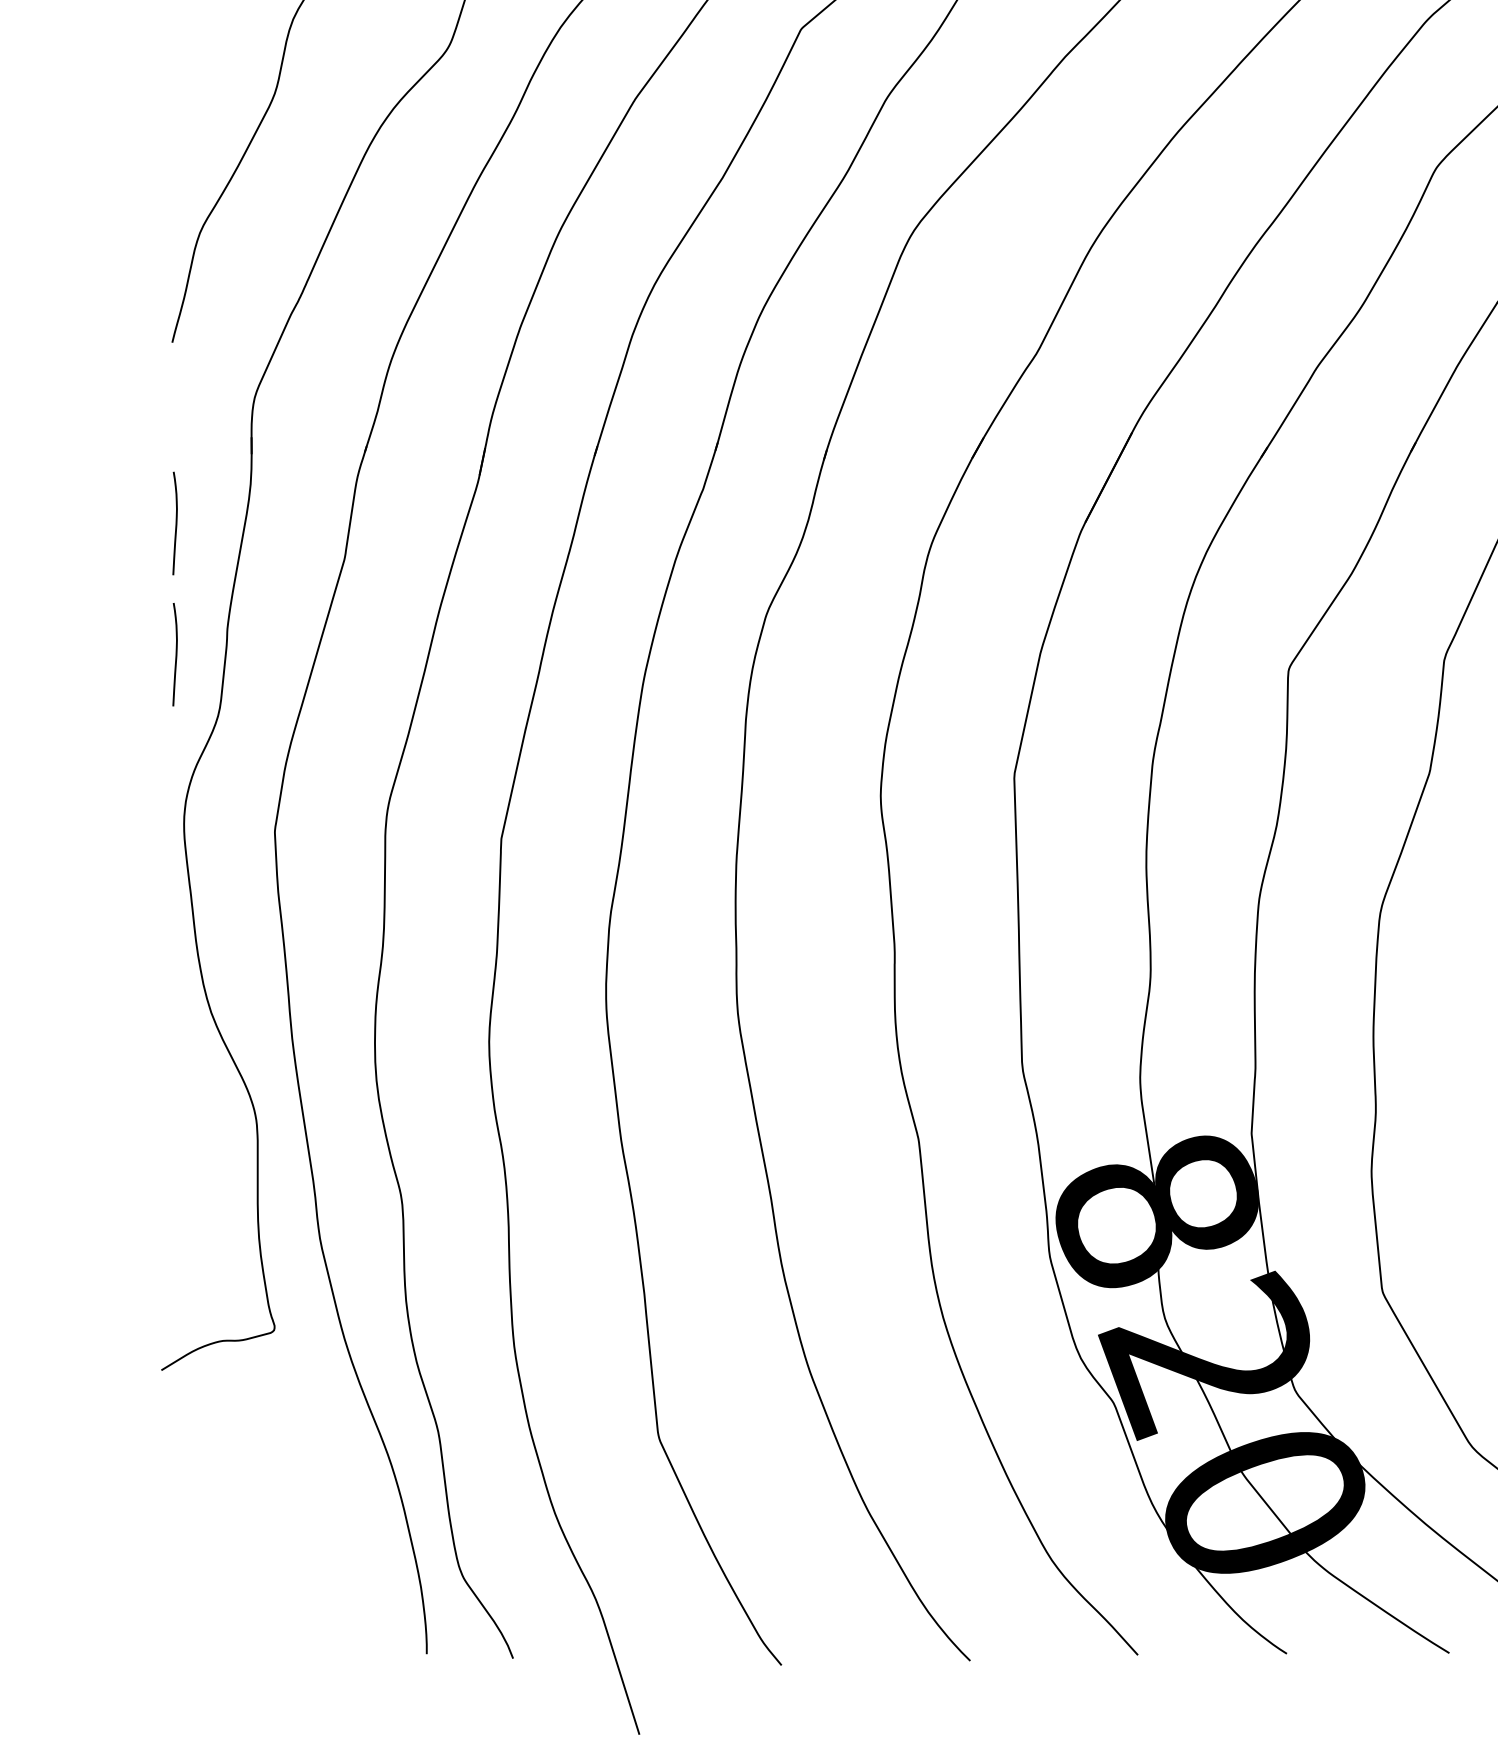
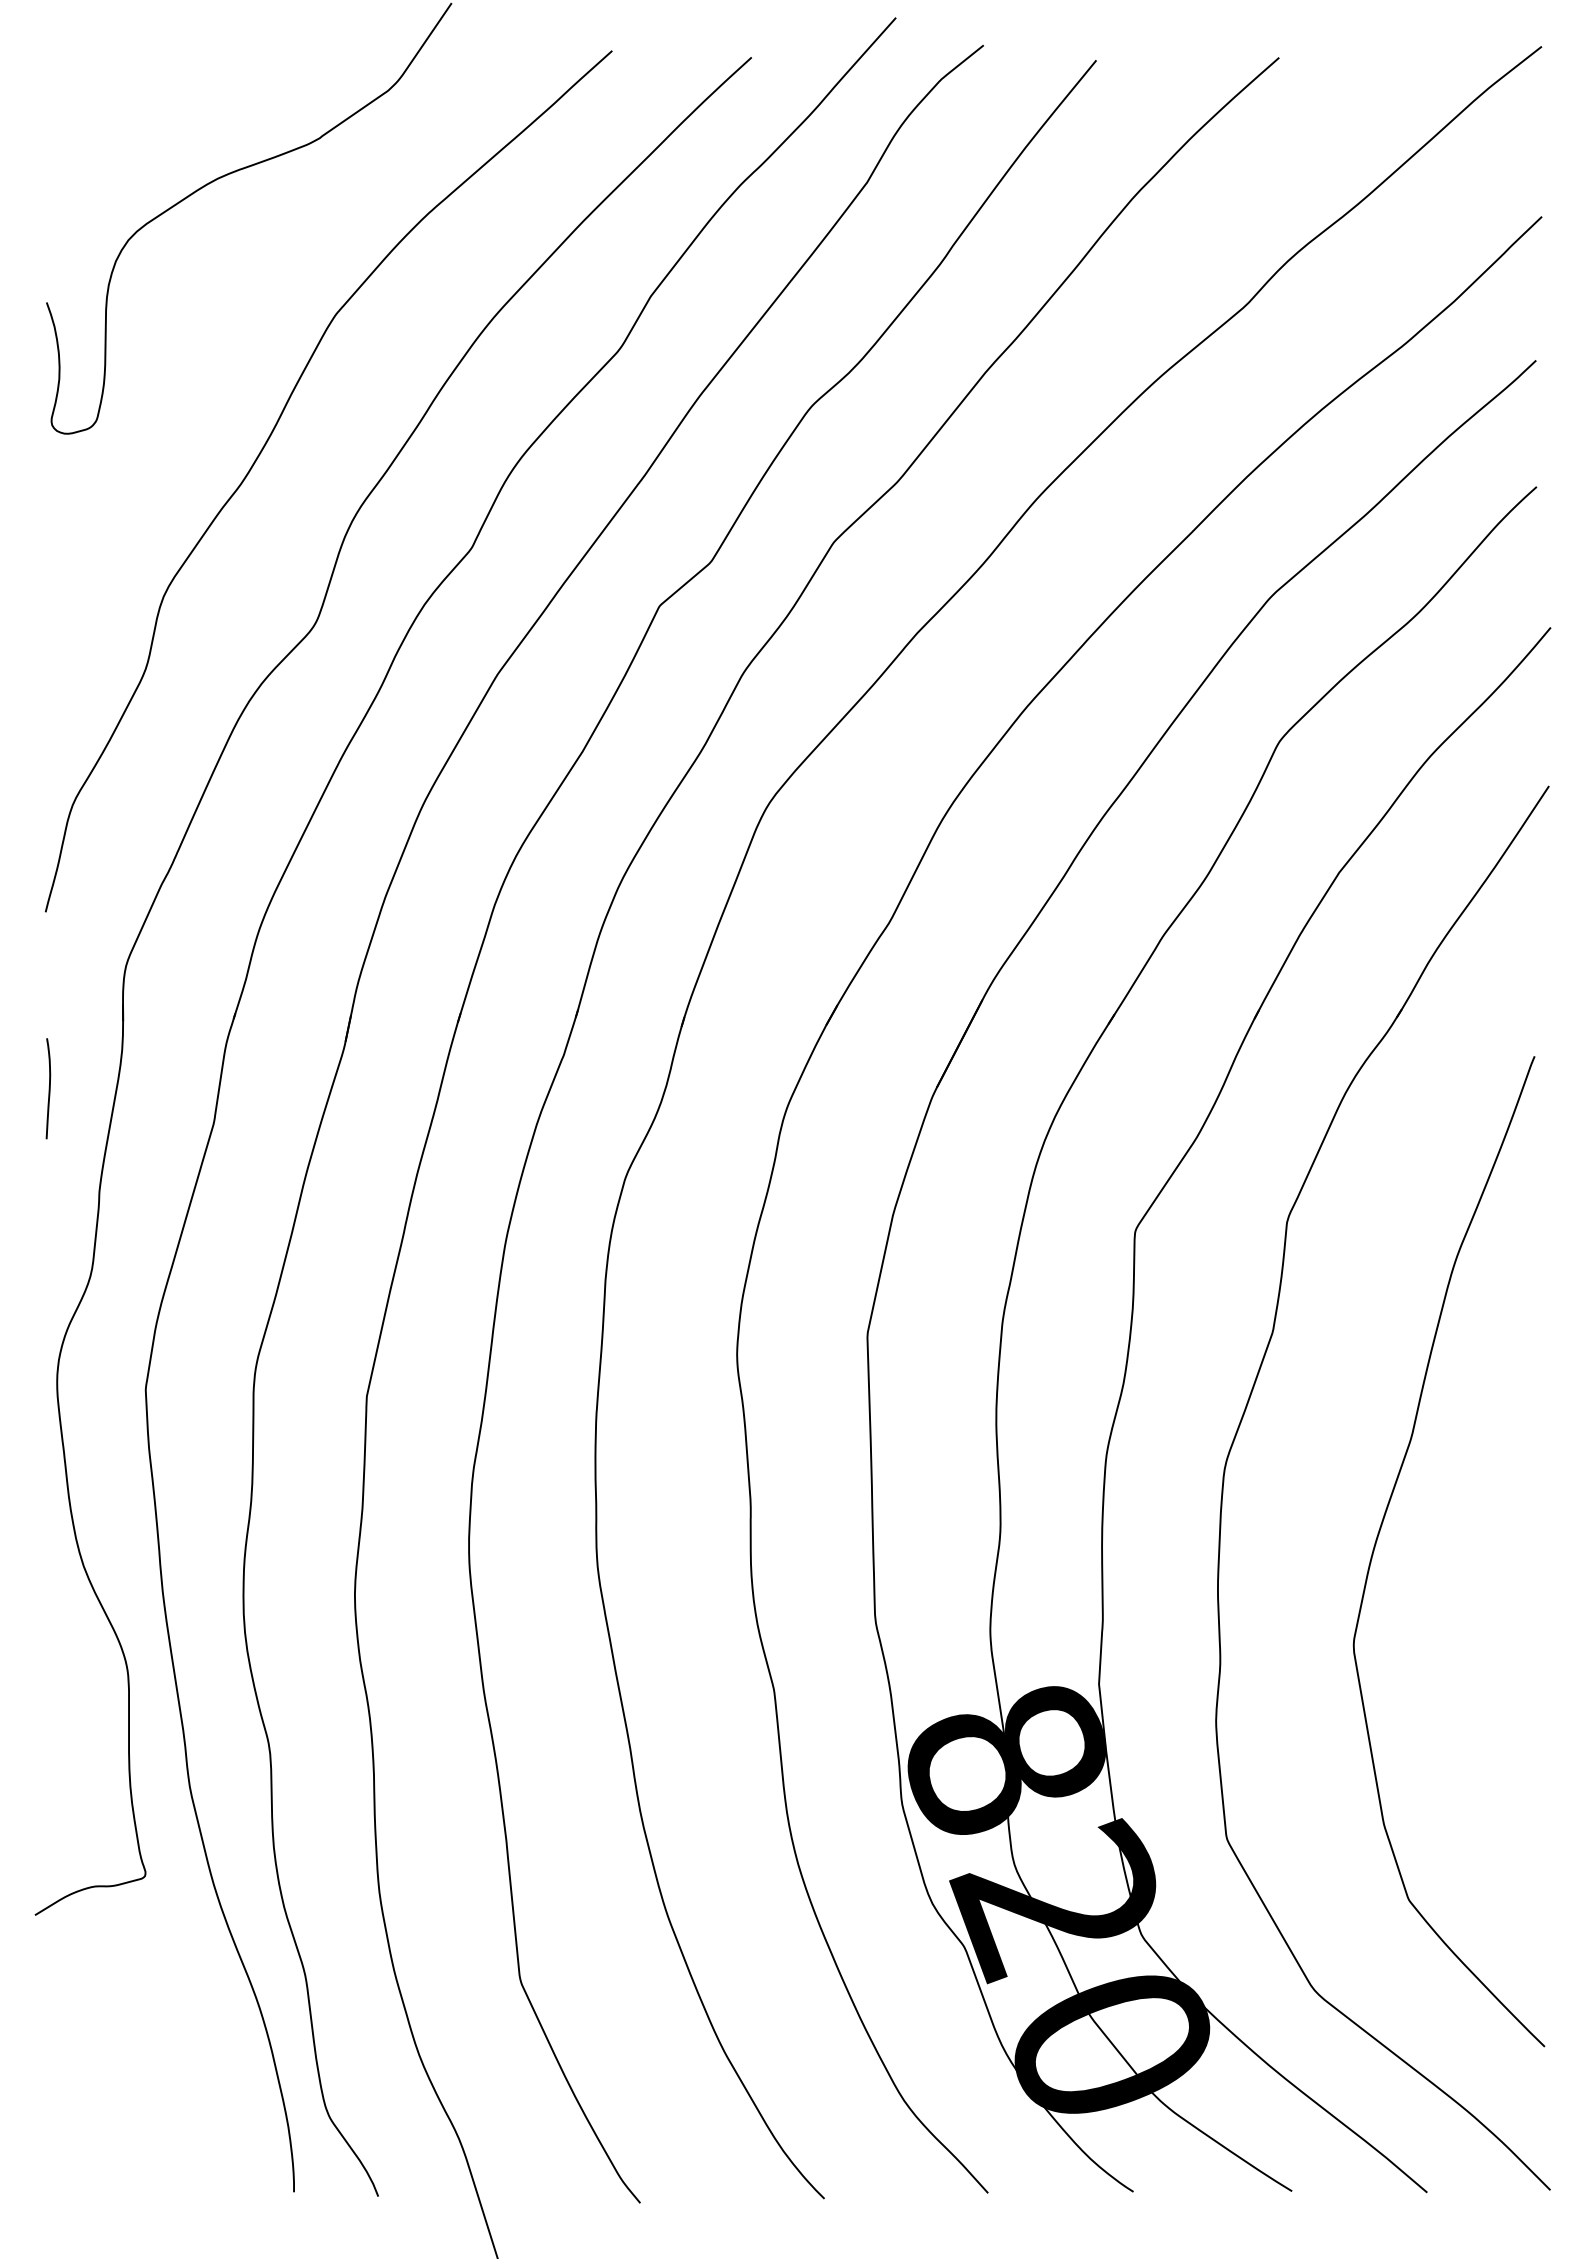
curve: (175, 654) -> (48, 1216), removed

